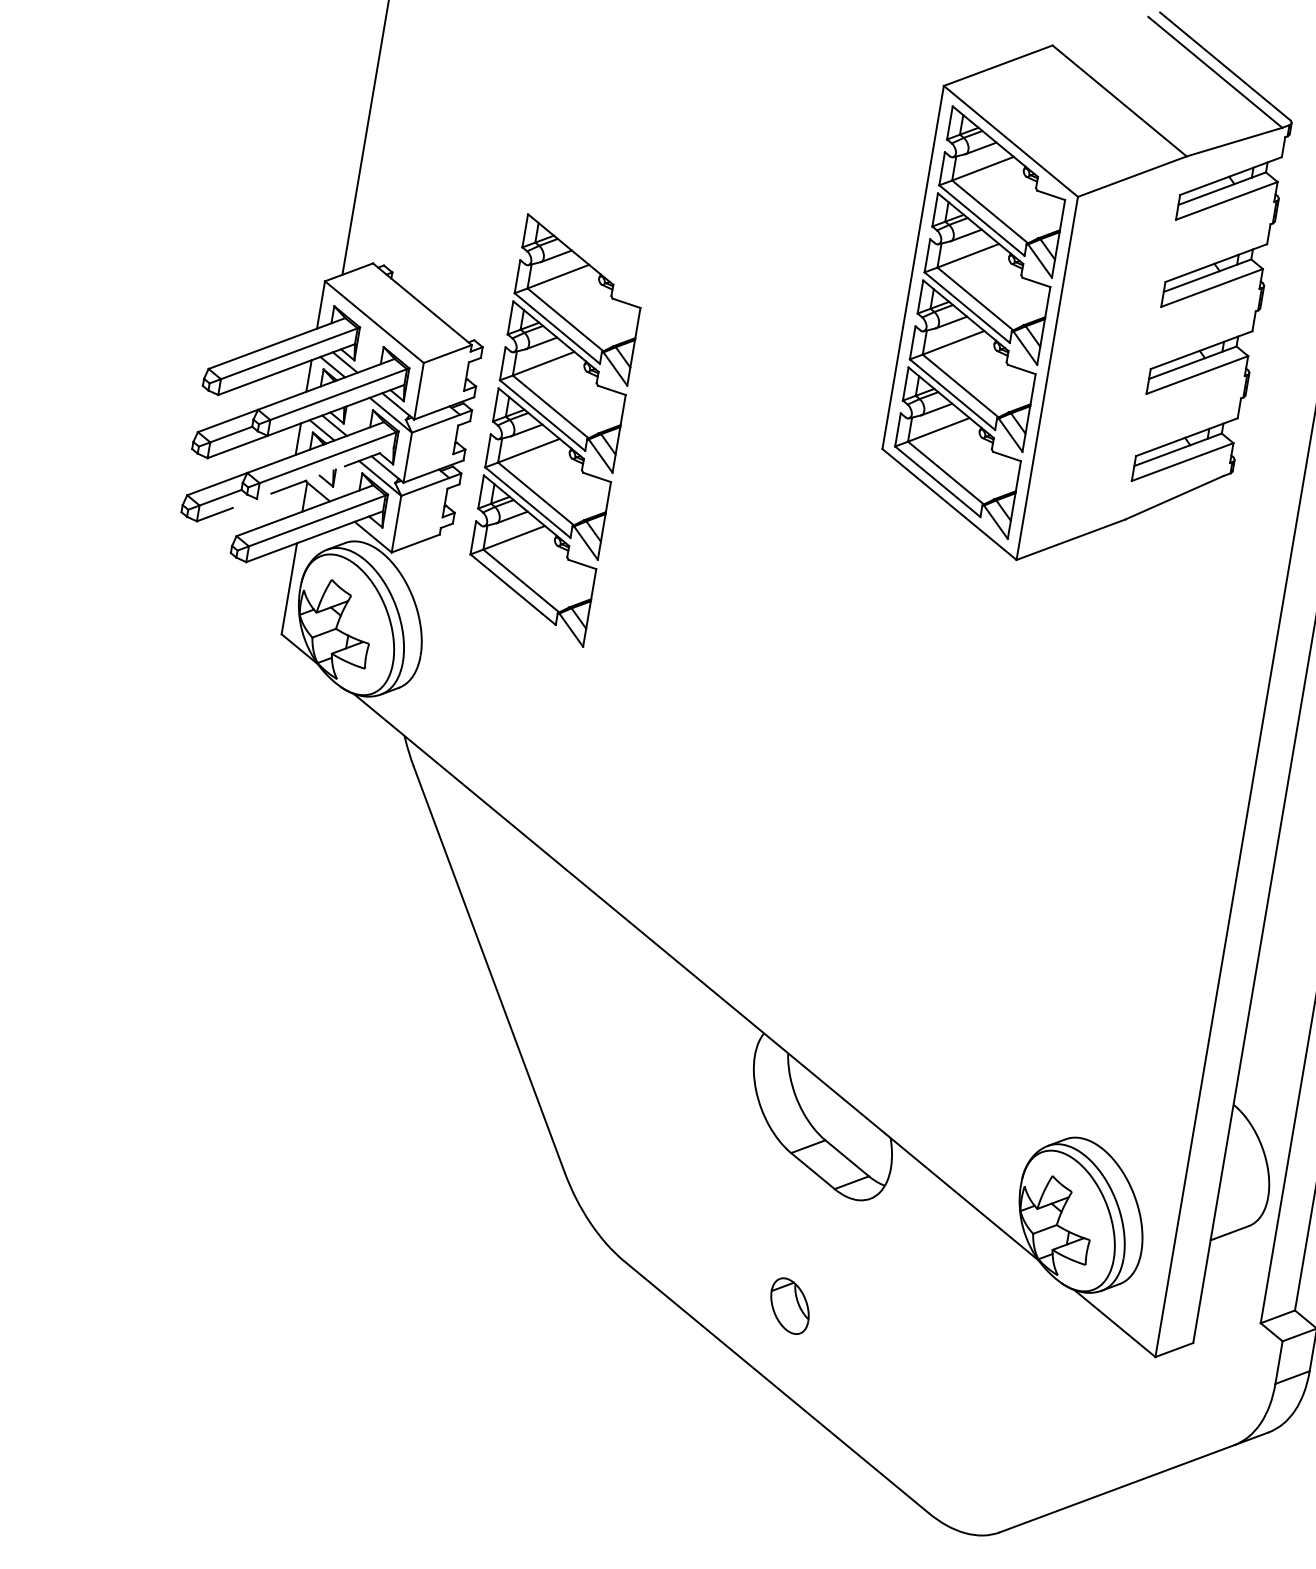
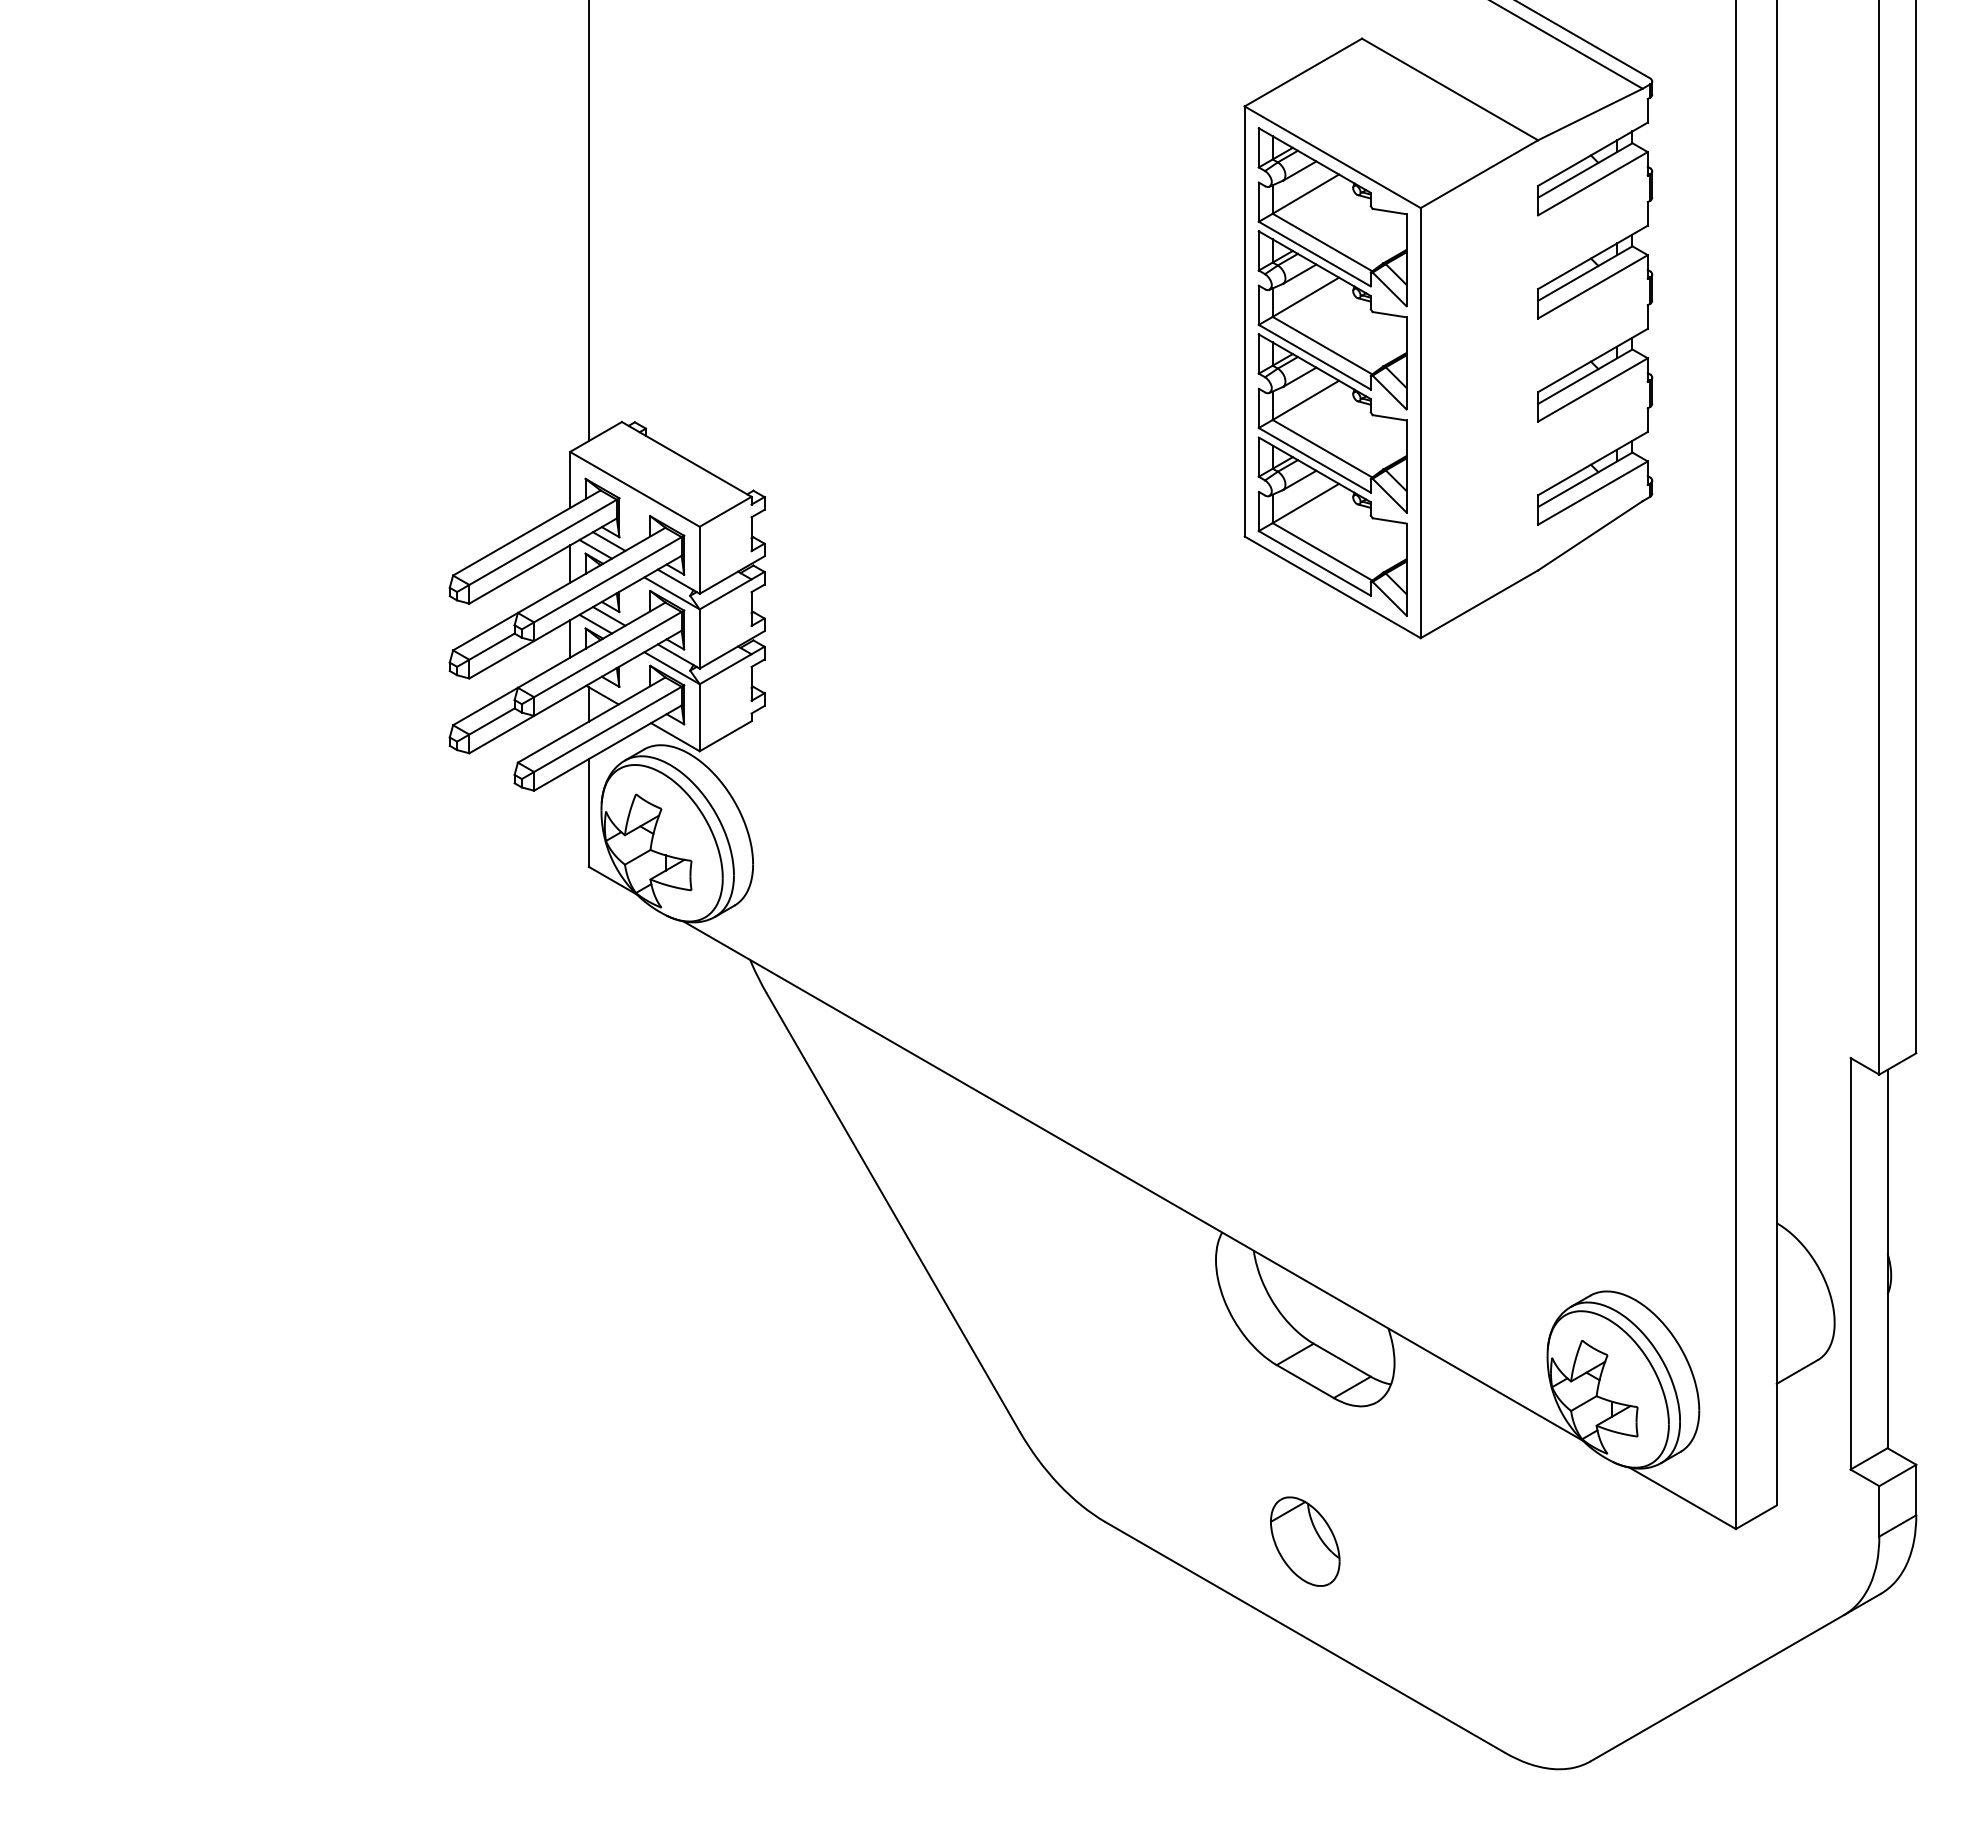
part: (555, 430) -> (864, 578), removed
line: (295, 485) -> (575, 692), dashed -> solid
part: (789, 1305) -> (1304, 1541), size x1.43

